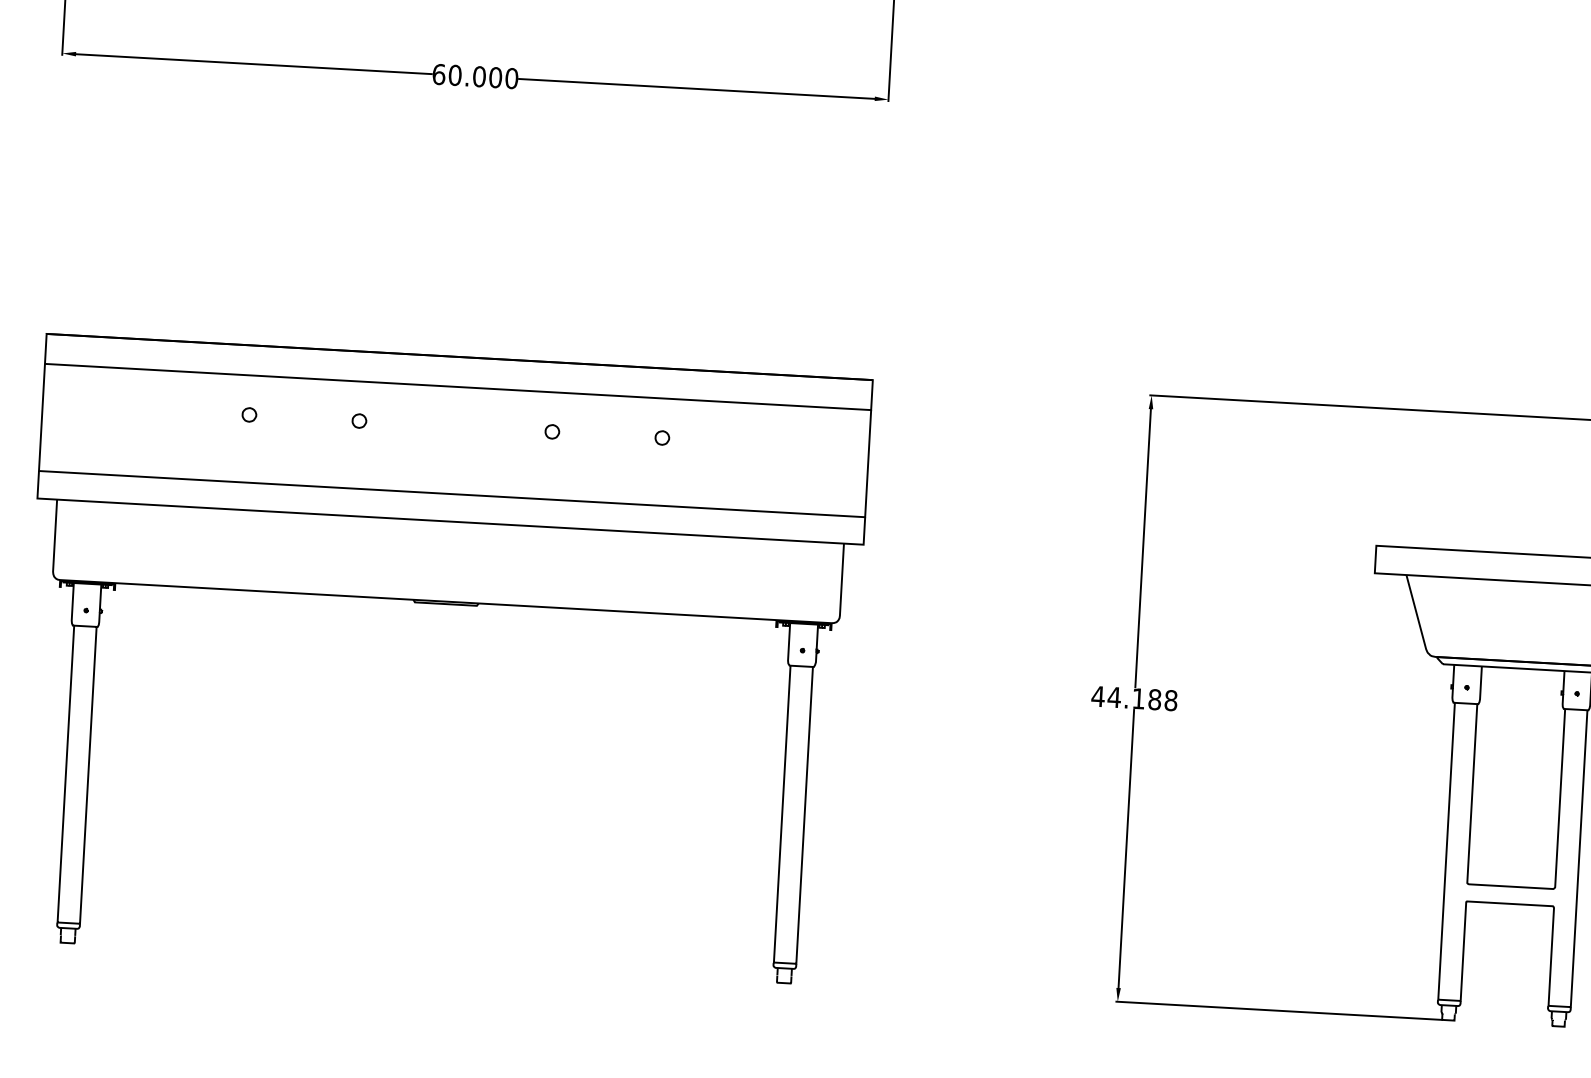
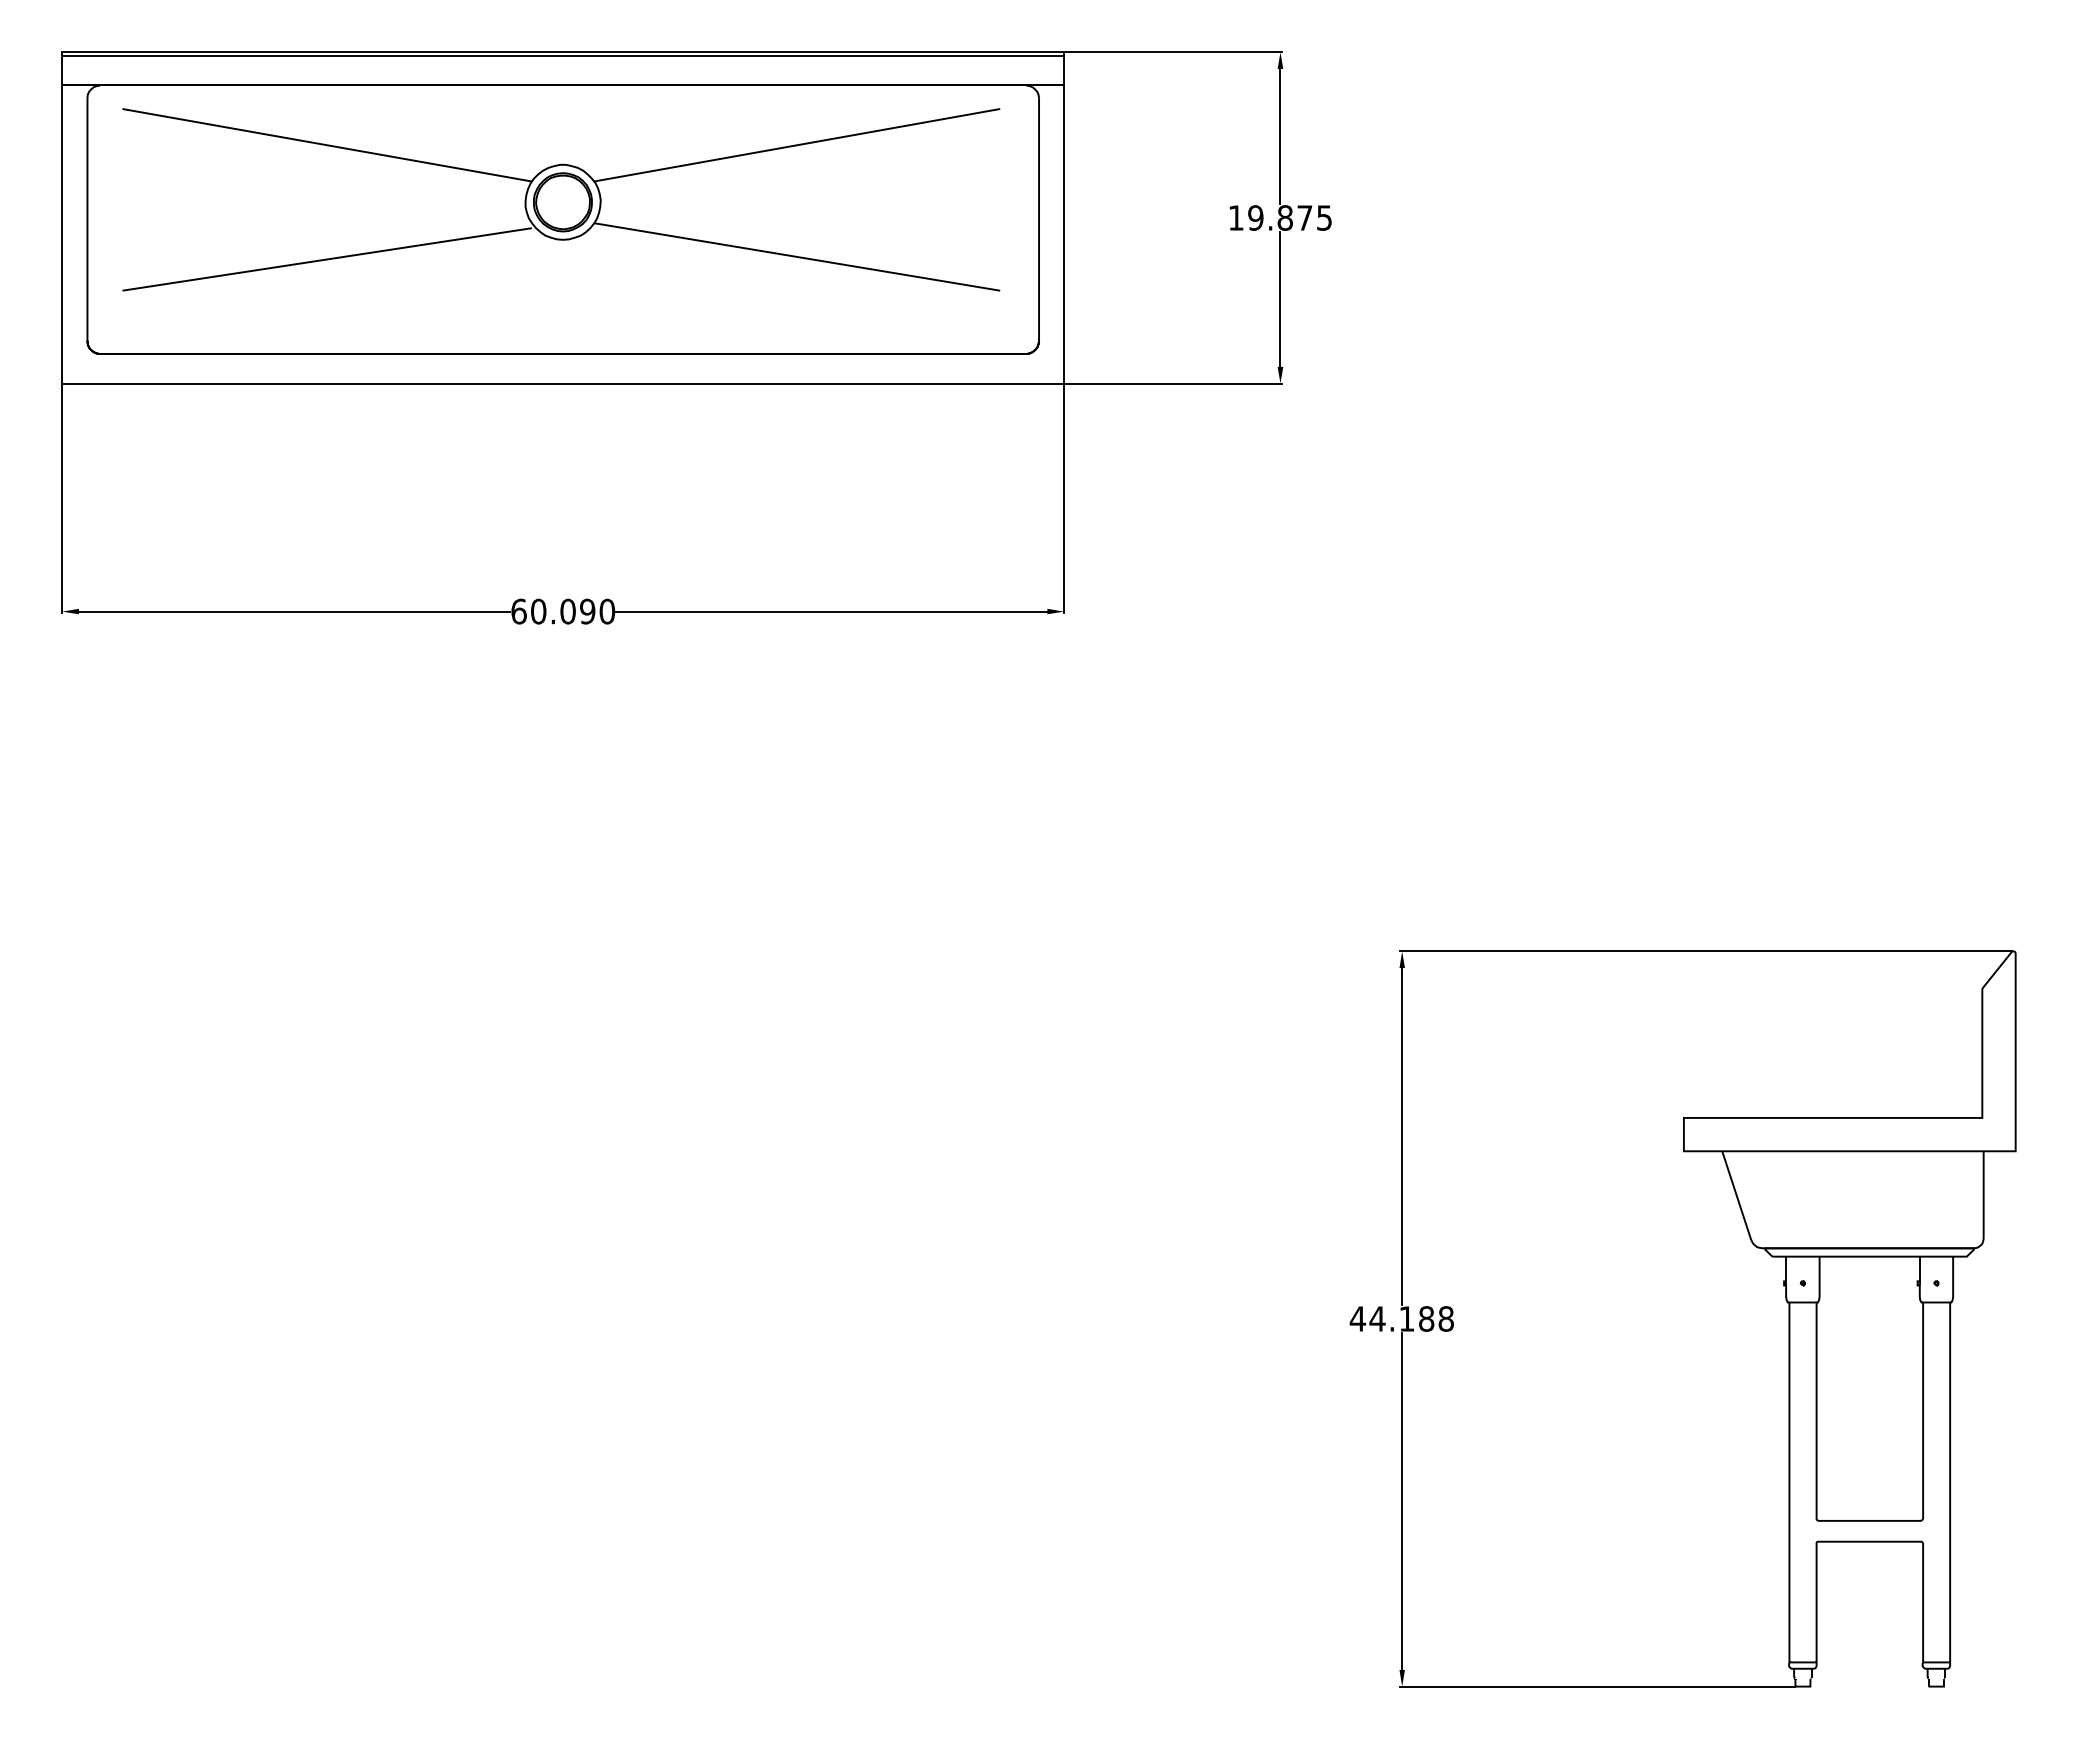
text: (495, 77) -> (587, 611), 60.000 -> 60.090
part: (445, 605) -> (562, 1252), removed

